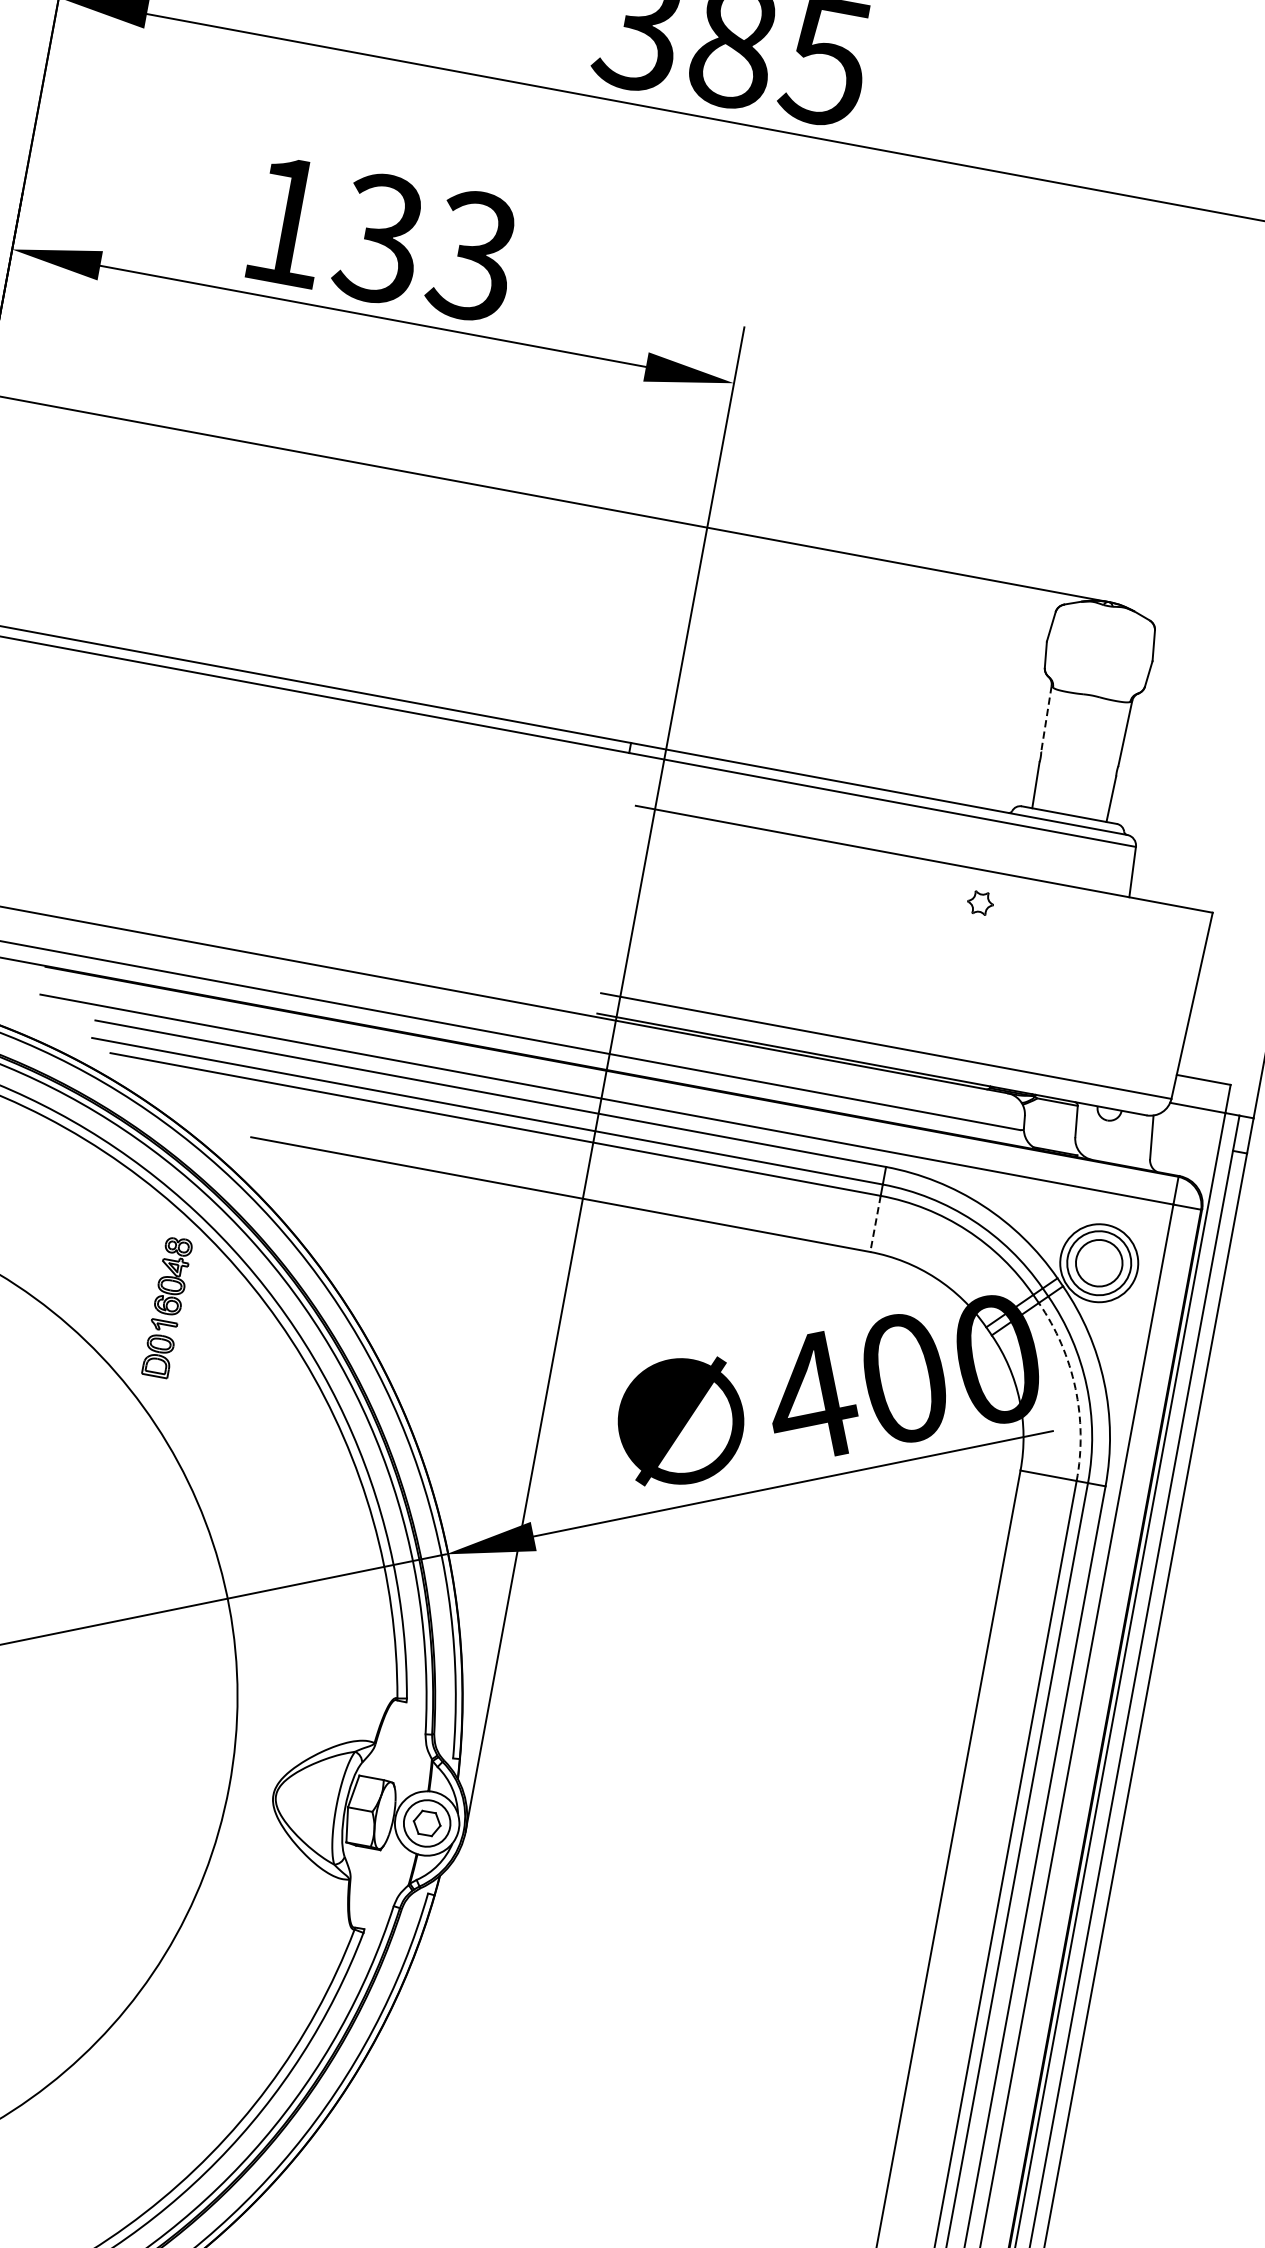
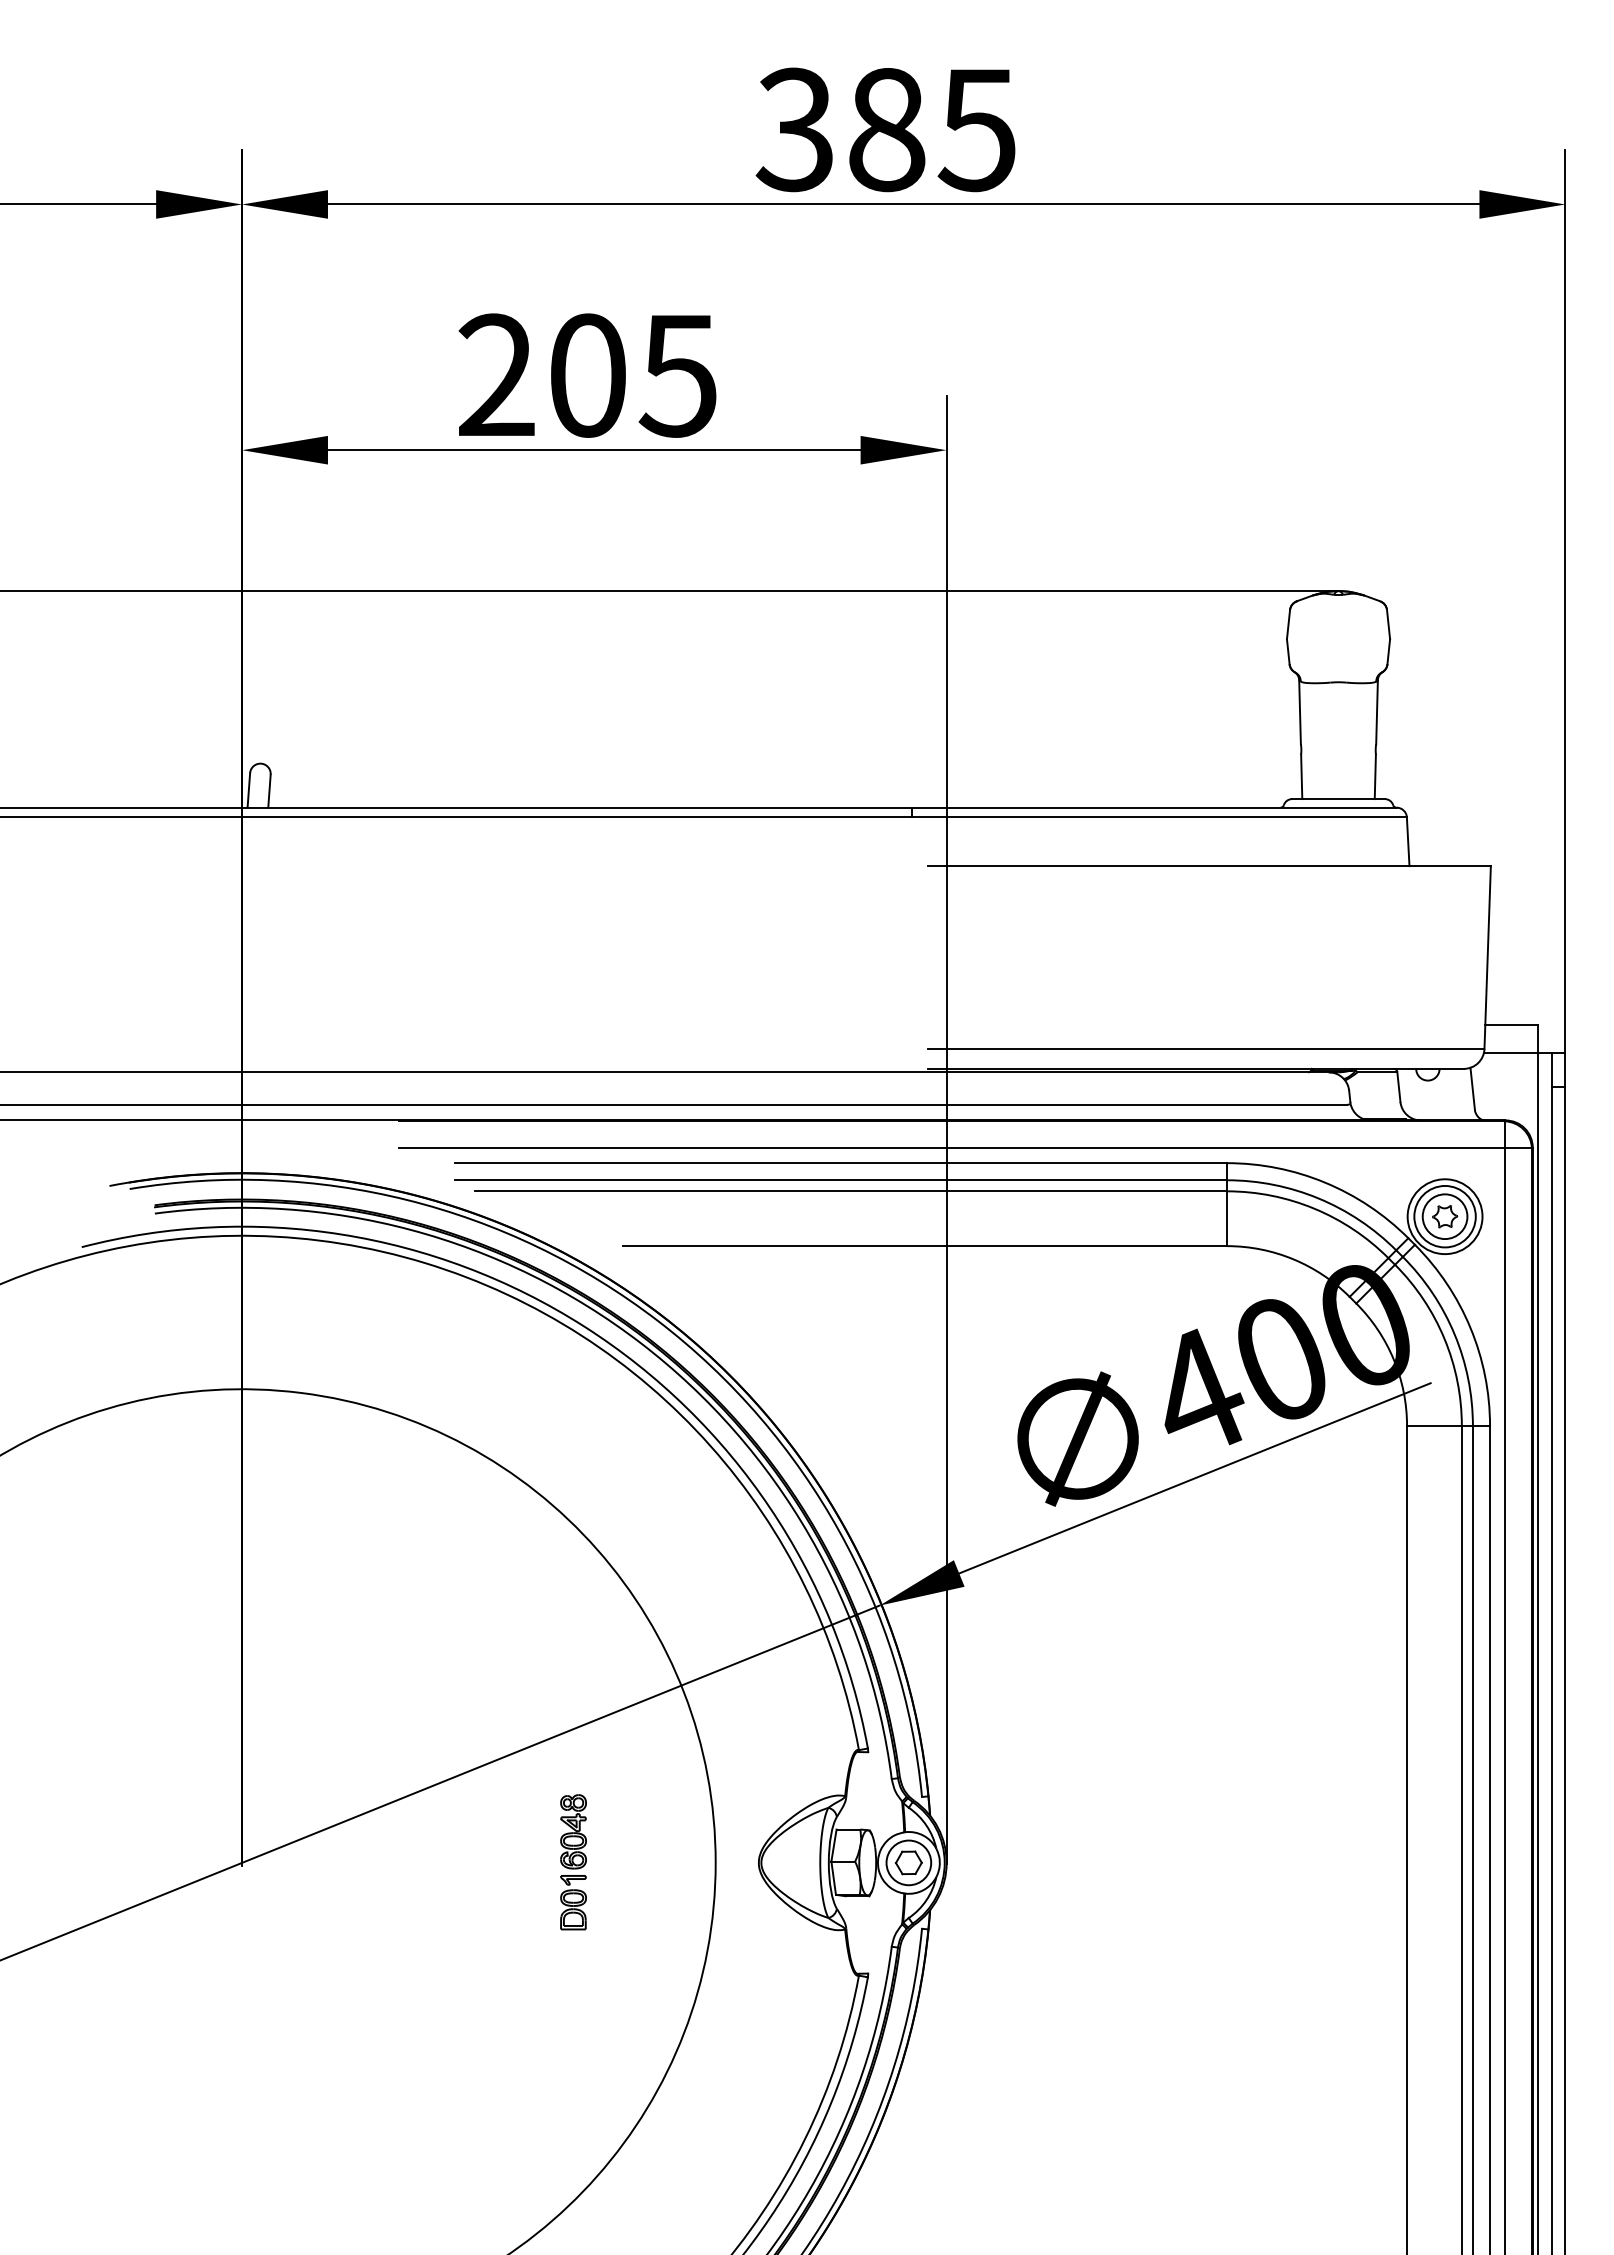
text: (380, 238) -> (587, 375), 133 -> 205
line: (1046, 719) -> (1300, 712), dashed -> solid
part: (980, 903) -> (1445, 1216), moved
line: (875, 1224) -> (1227, 1219), dashed -> solid
part: (167, 1307) -> (573, 1862), moved
arc: (1075, 1387) -> (1444, 1338), dashed -> solid

